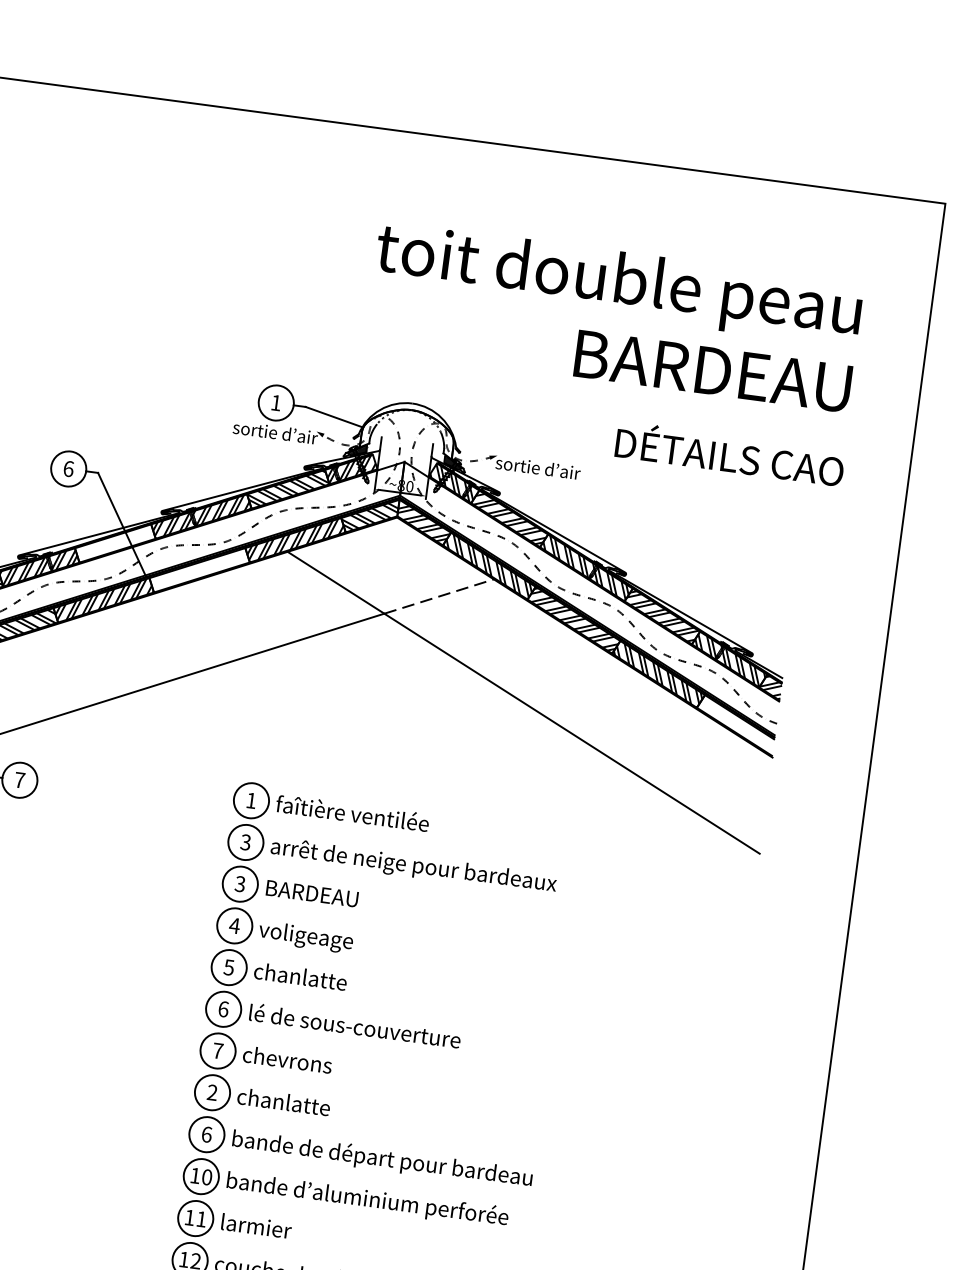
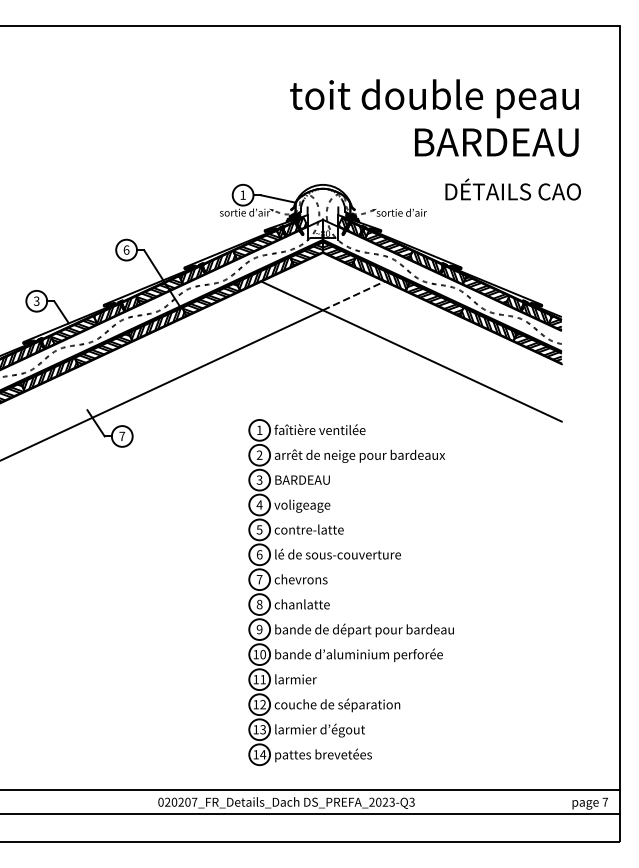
hatch: (115, 542) -> (159, 289), added
hatch: (198, 567) -> (210, 297), added
hatch: (735, 724) -> (537, 347), added
text: (245, 842) -> (259, 455), 3 -> 2
text: (317, 978) -> (312, 529), chanlatte -> contre-latte
text: (212, 1092) -> (259, 604), 2 -> 8
text: (206, 1134) -> (259, 629), 6 -> 9

